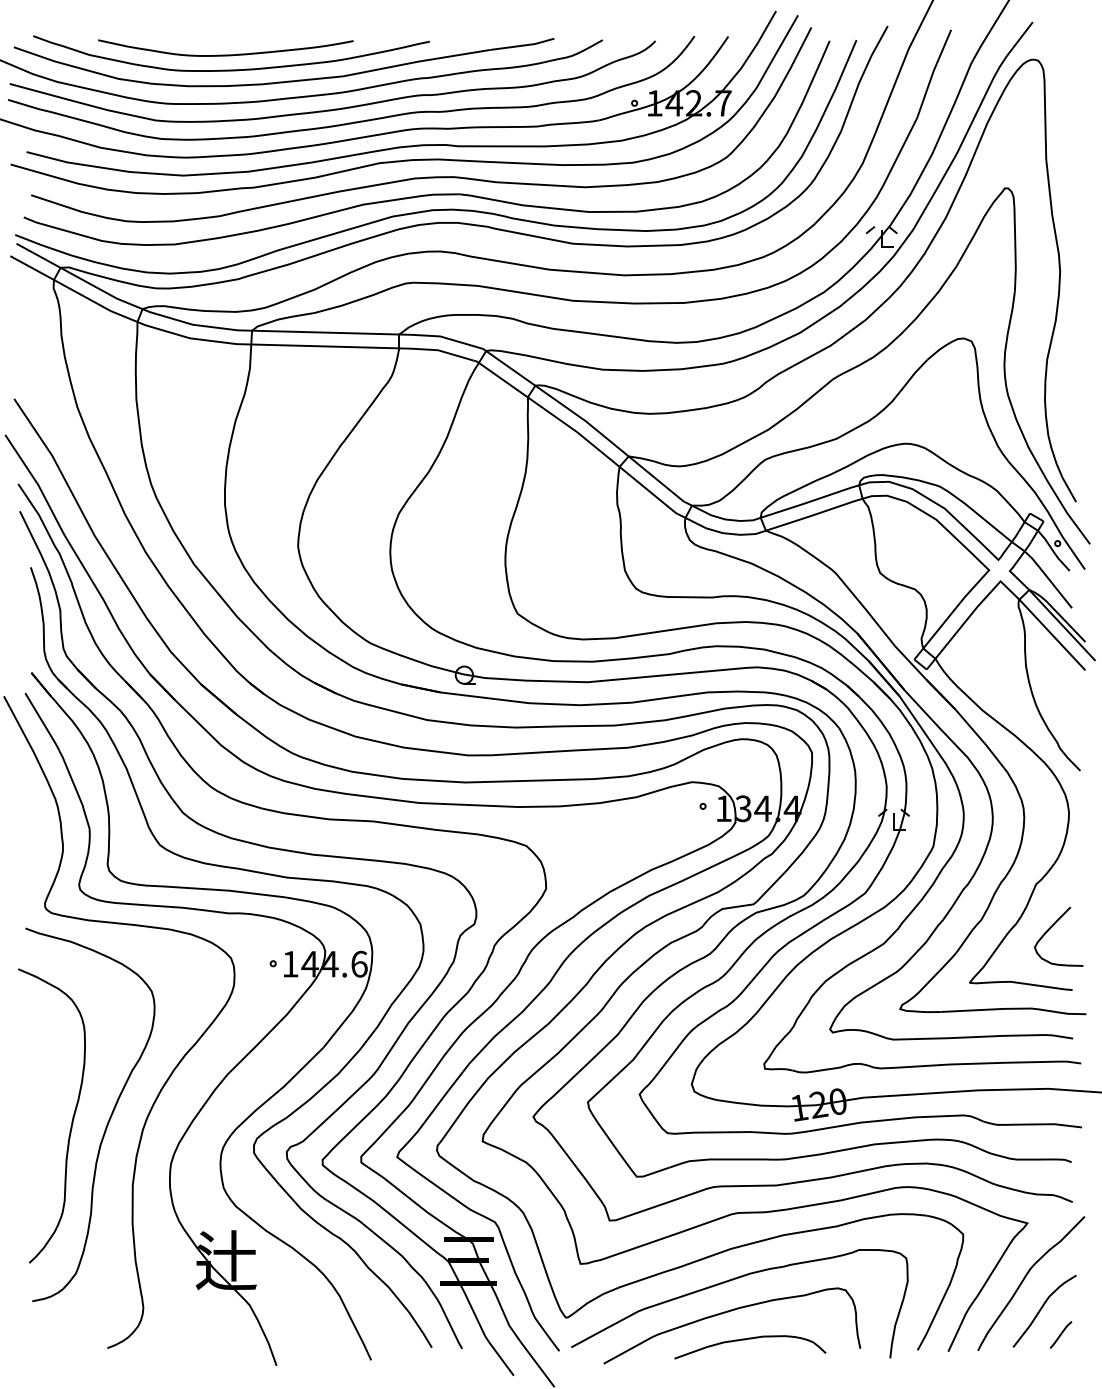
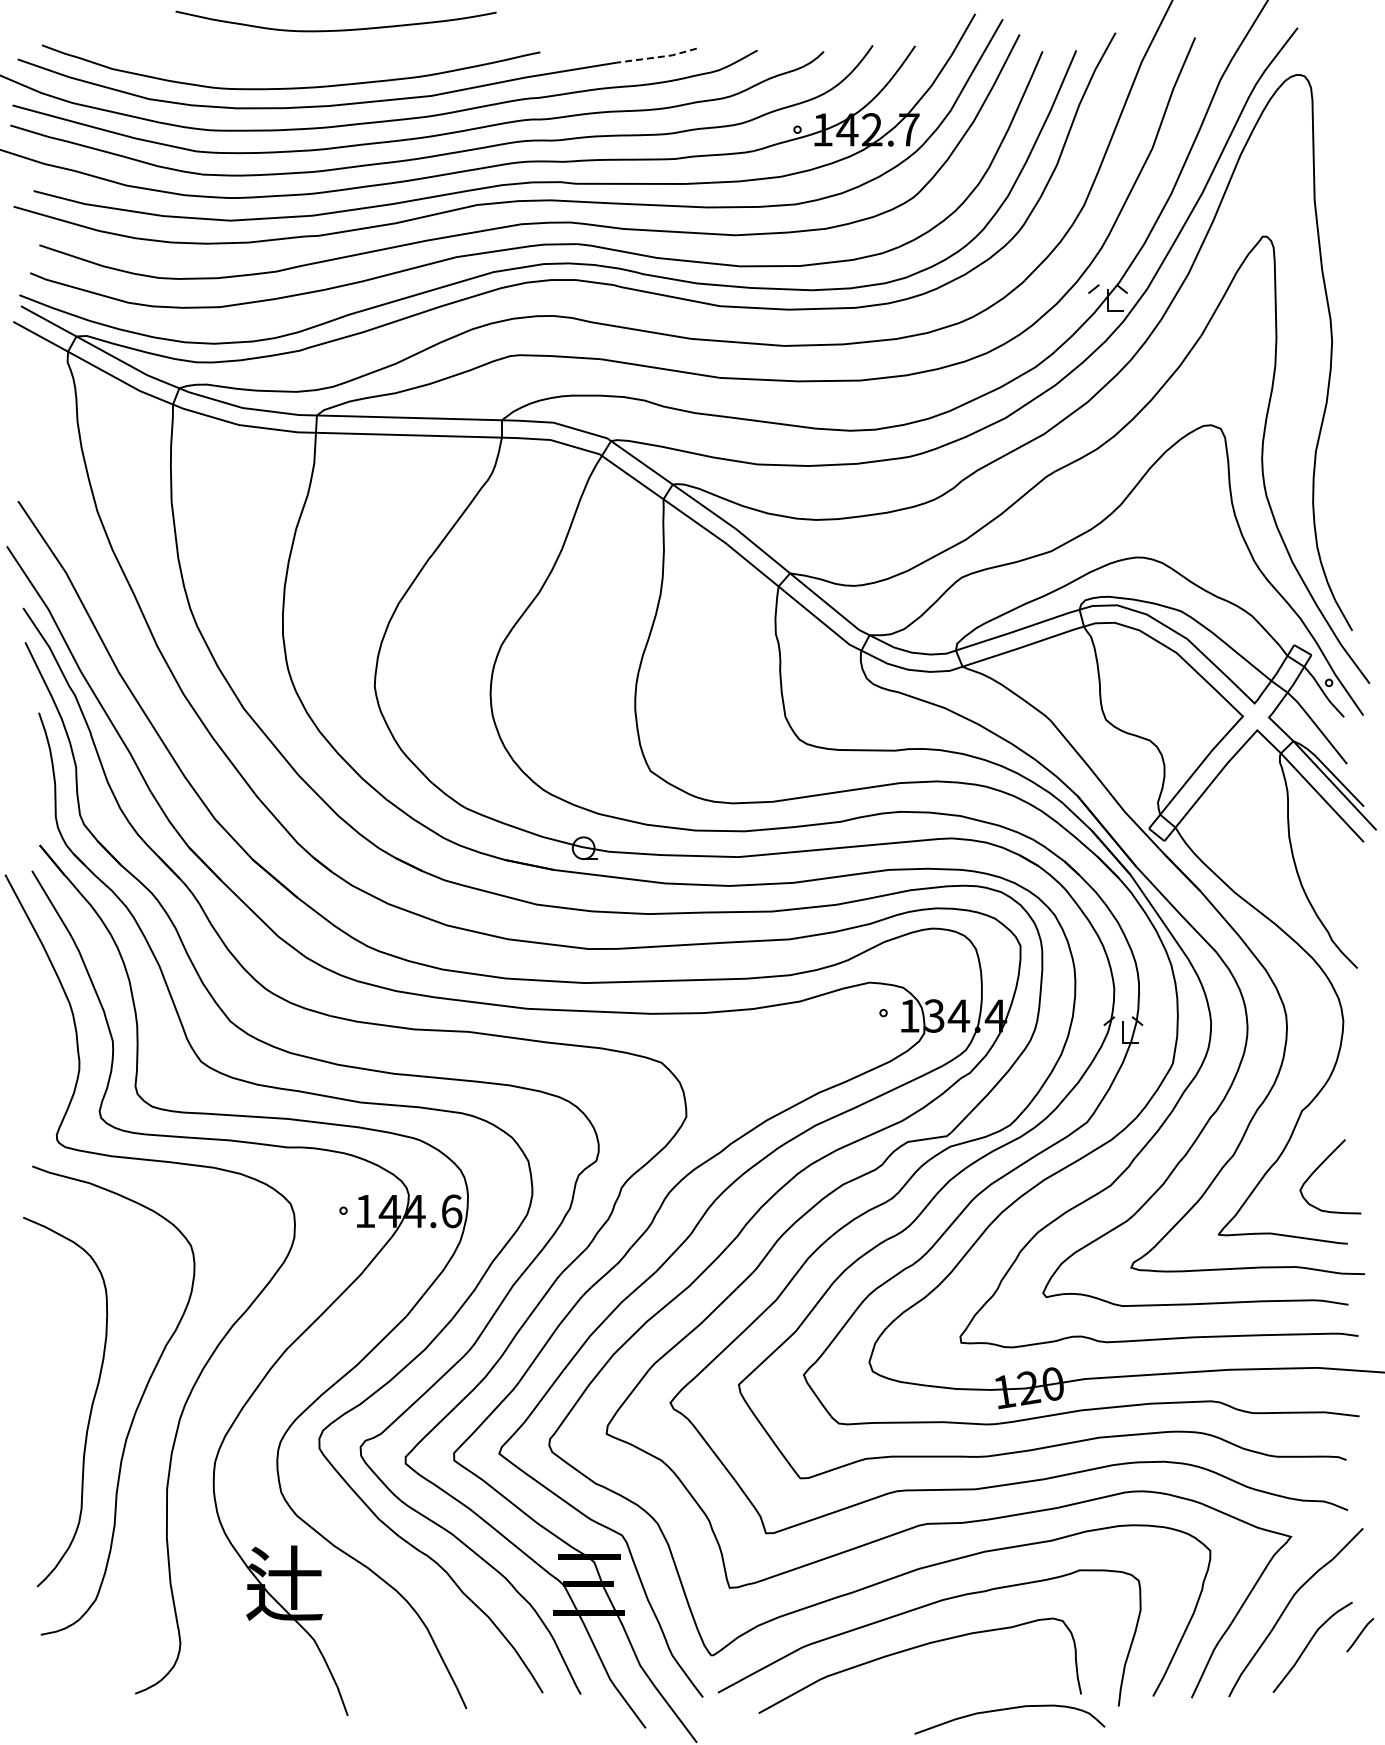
line: (523, 45) -> (657, 57), solid -> dashed
curve: (225, 54) -> (335, 29), moved
line: (1061, 1335) -> (1360, 1635), moved
curve: (746, 1340) -> (1005, 1710), moved

